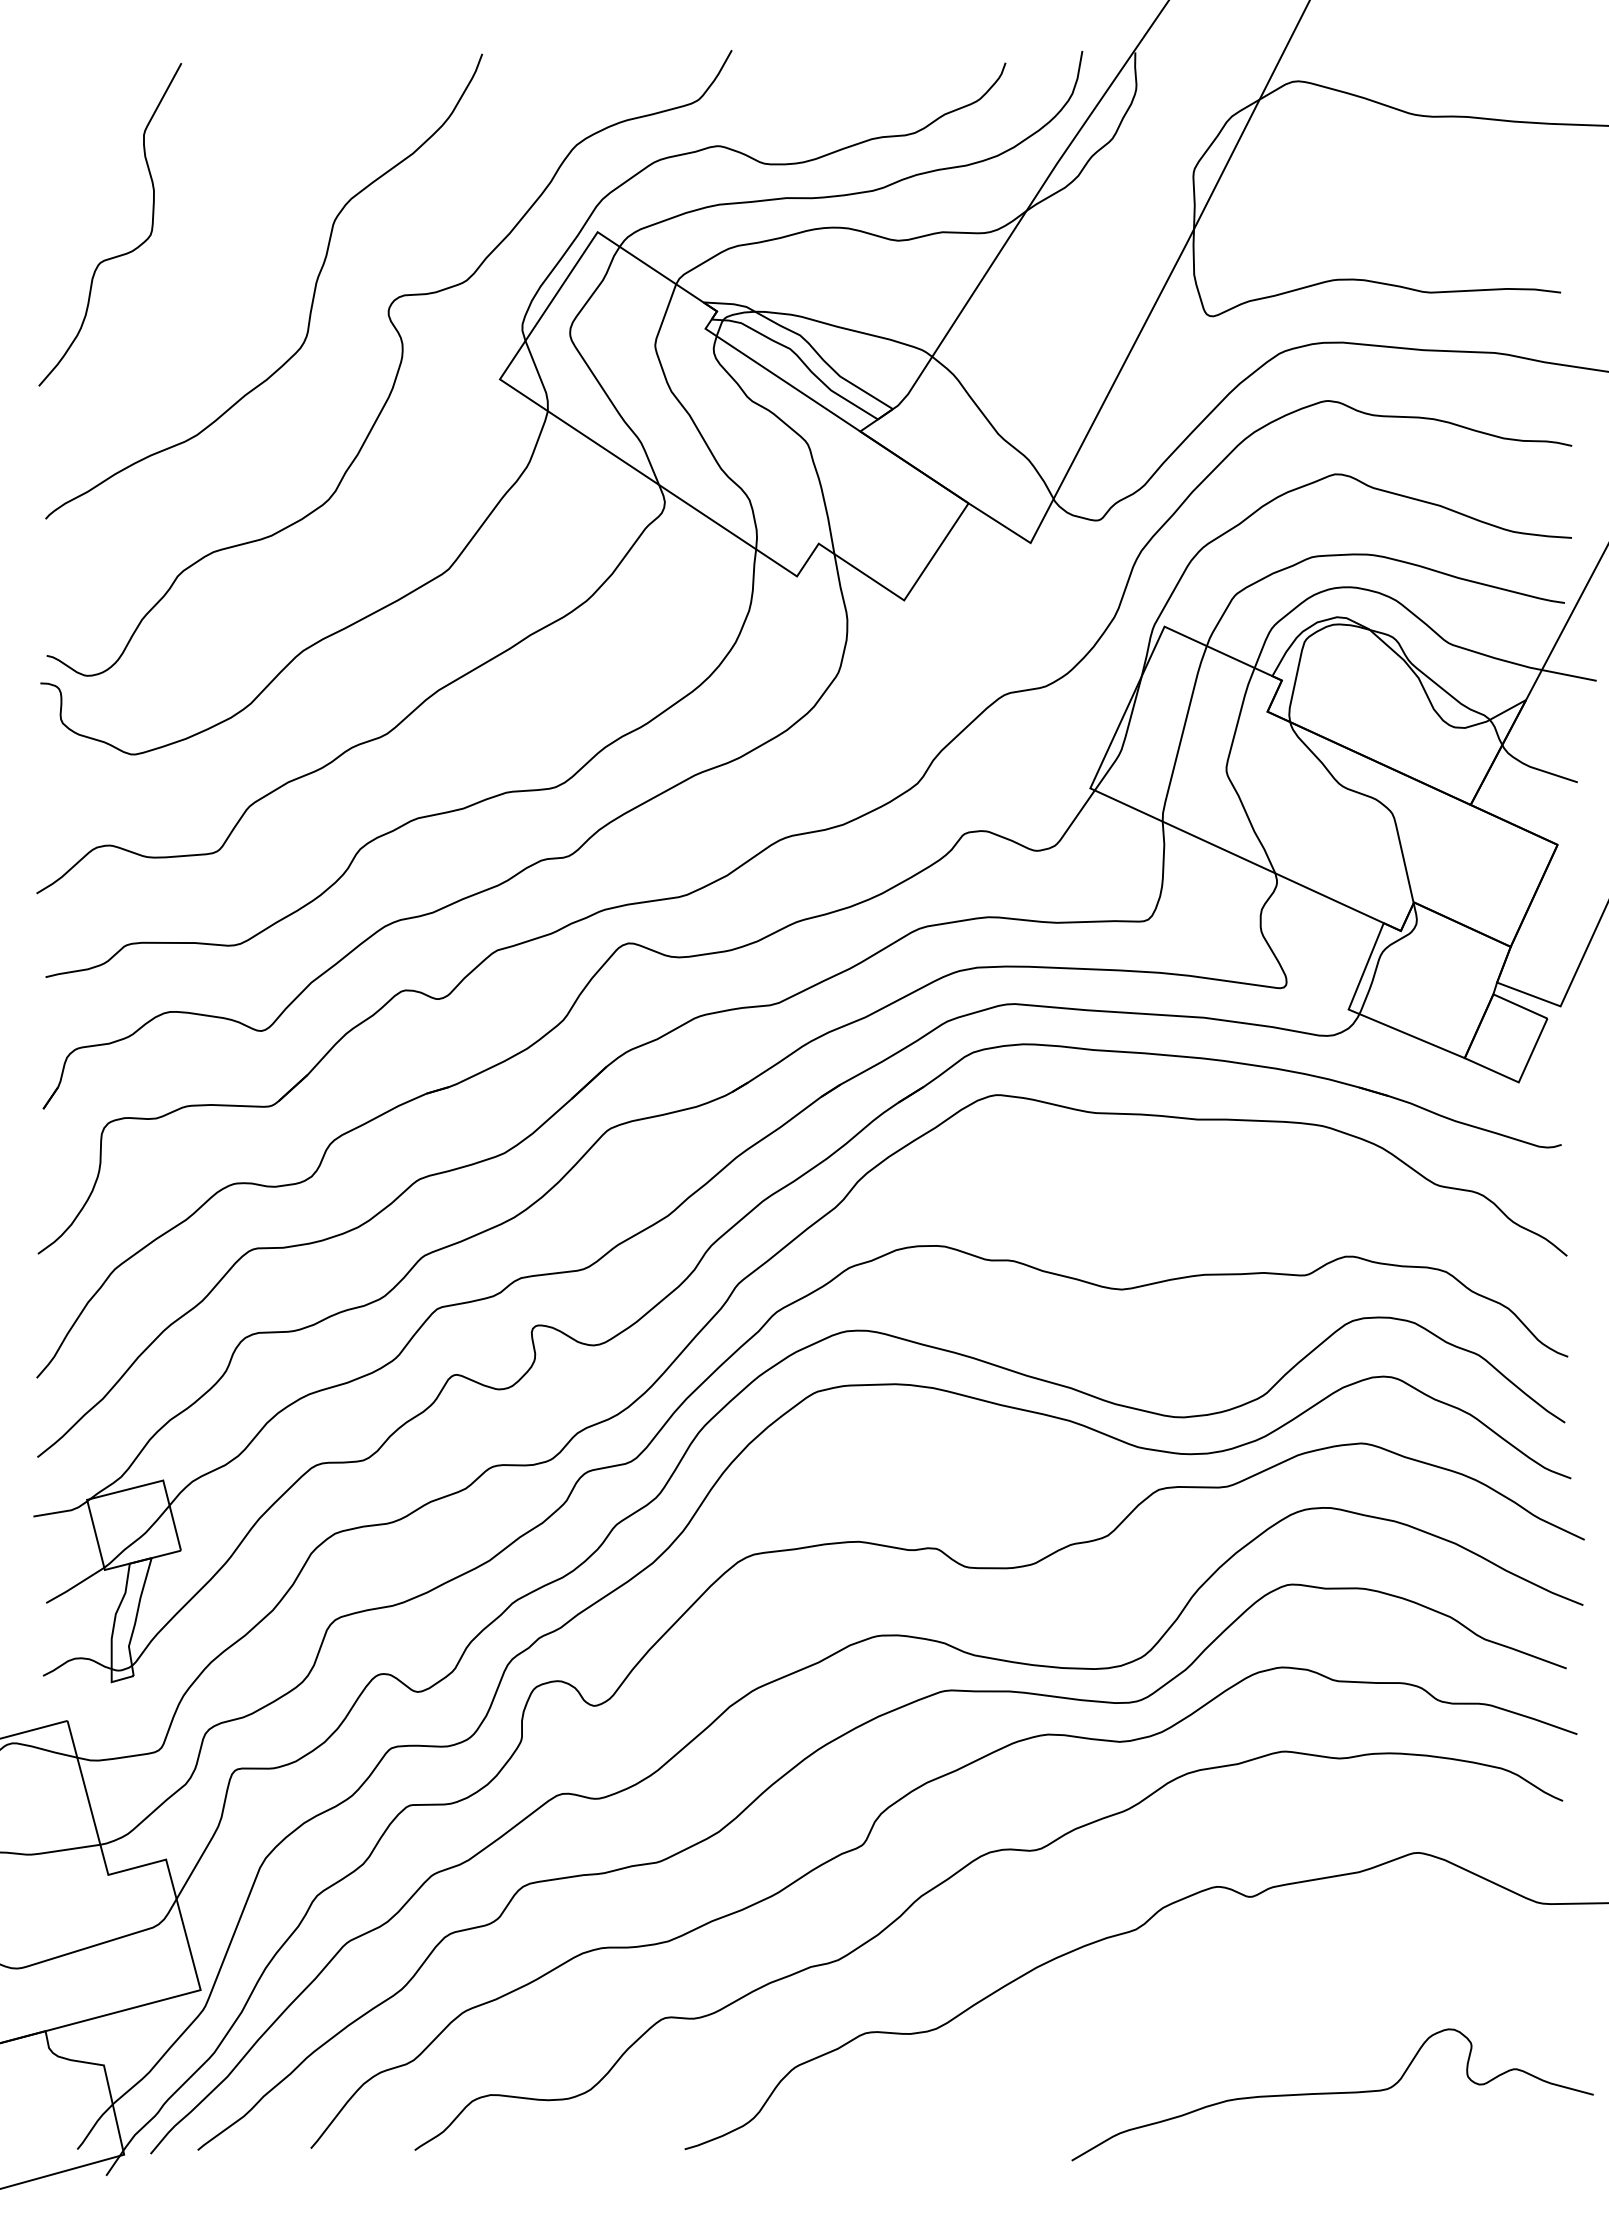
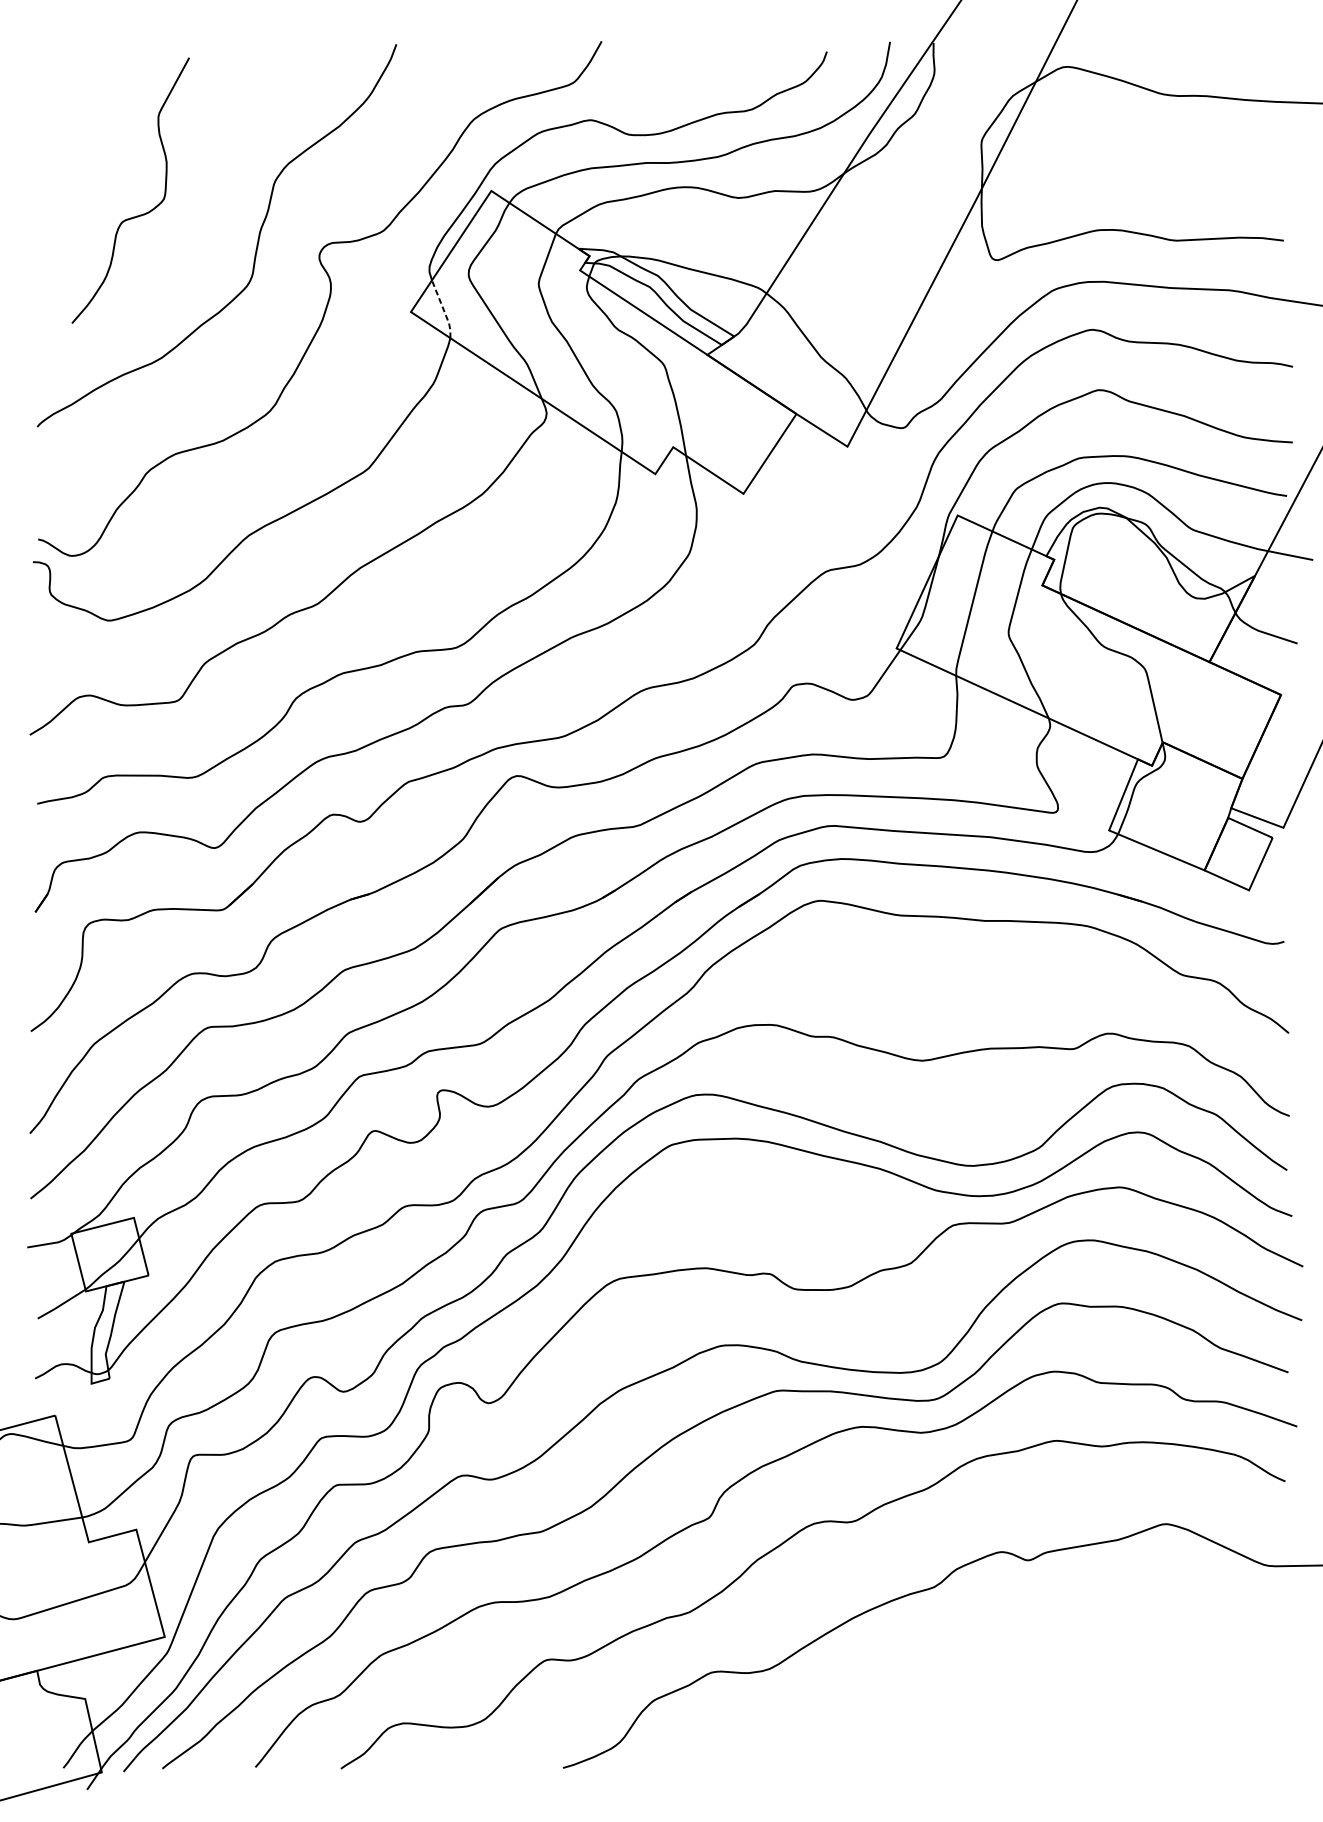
curve: (116, 255) -> (135, 215), moved
line: (539, 376) -> (443, 309), solid -> dashed
curve: (1332, 2094) -> (1095, 1722), removed

